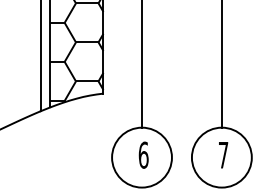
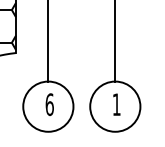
text: (223, 155) -> (116, 104), 7 -> 1

